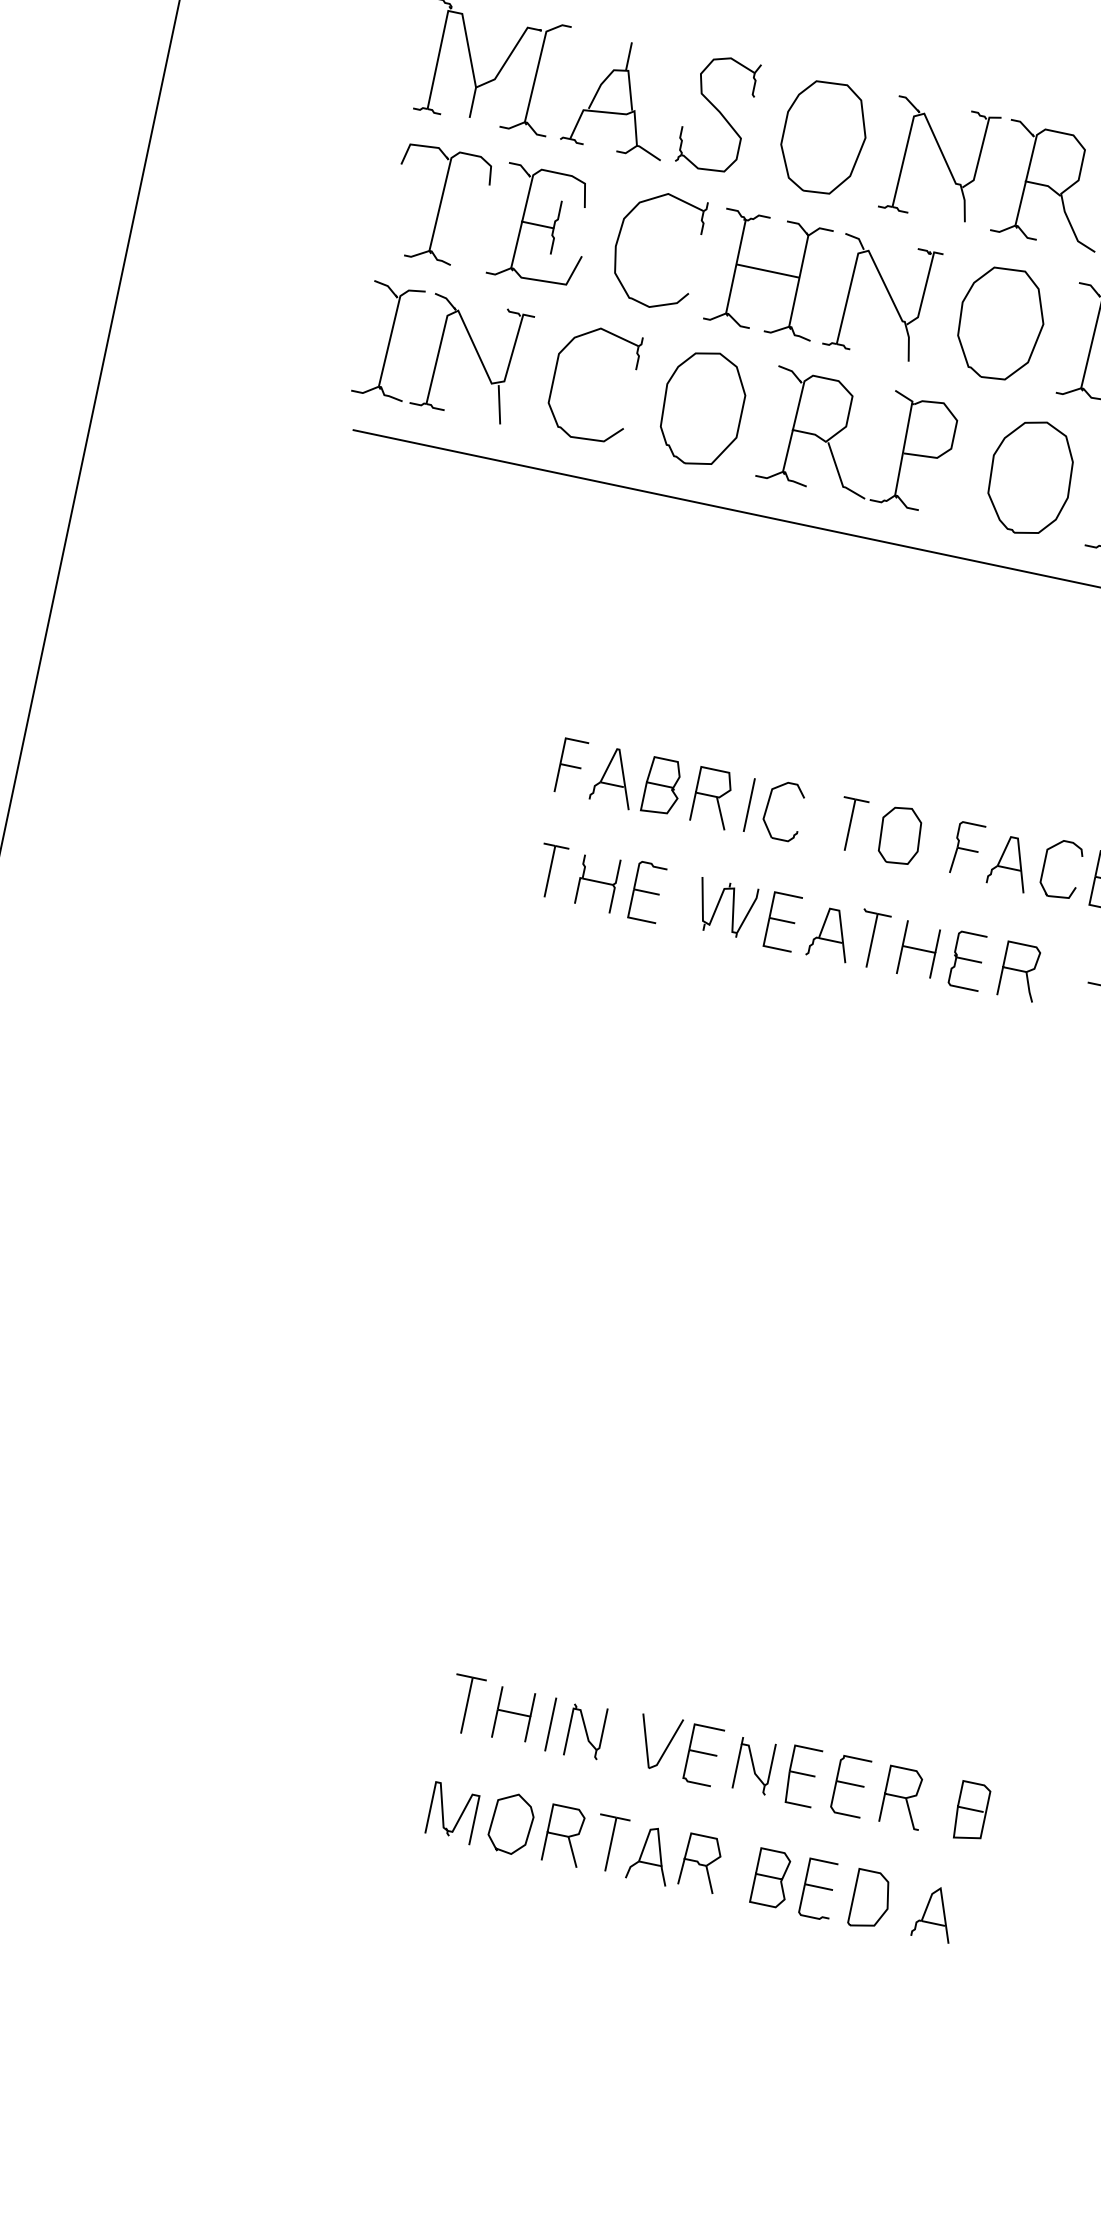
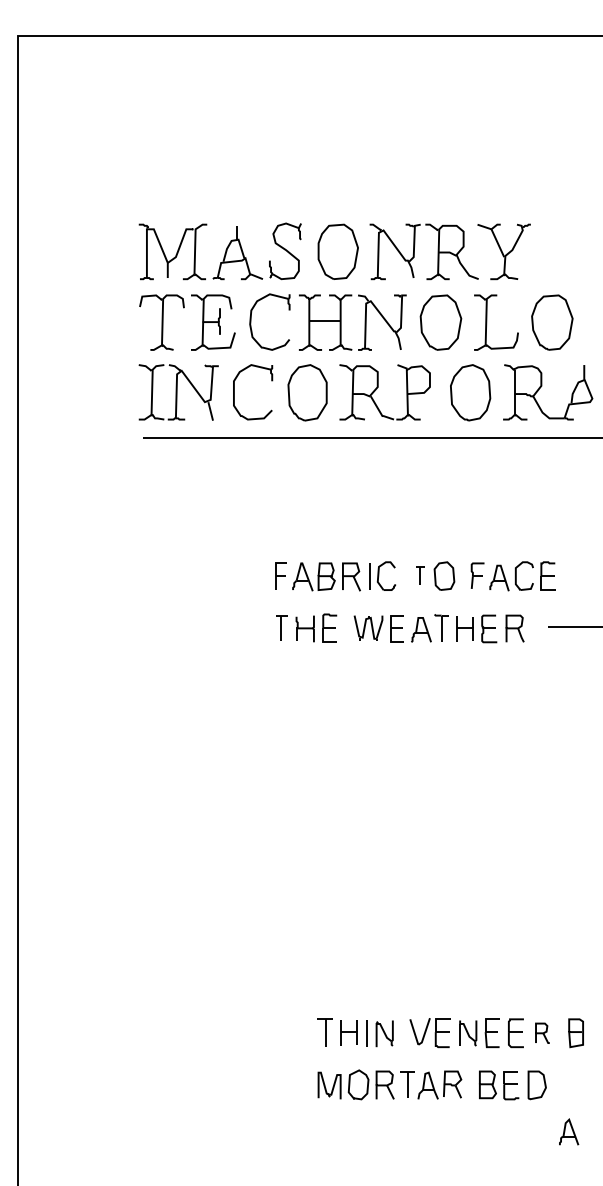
part: (852, 824) -> (420, 575), size x0.7
part: (903, 1798) -> (542, 1033), size x0.7
part: (936, 1912) -> (569, 1131), moved

